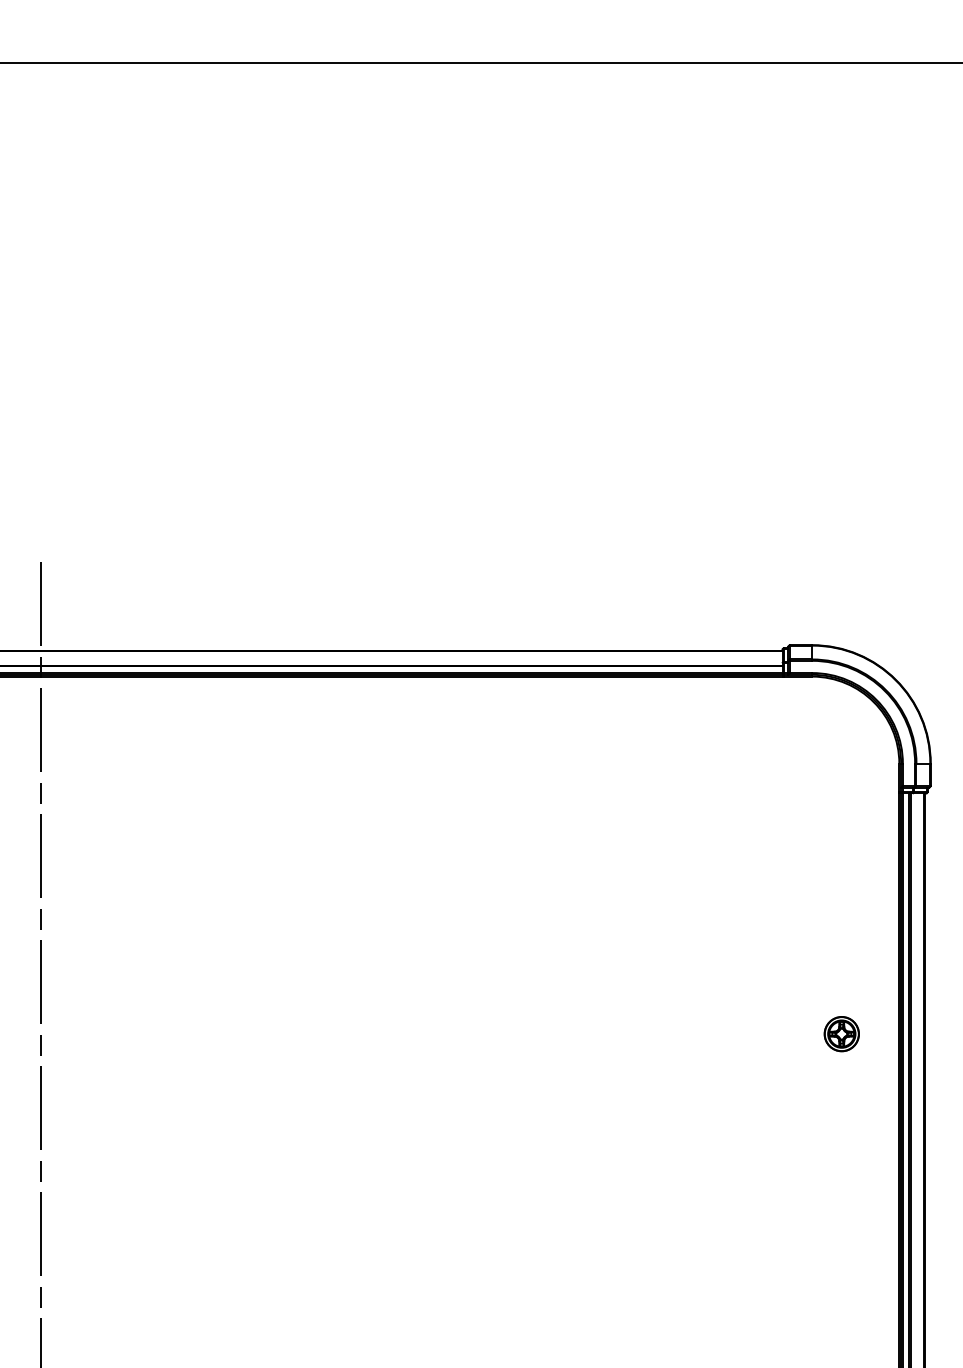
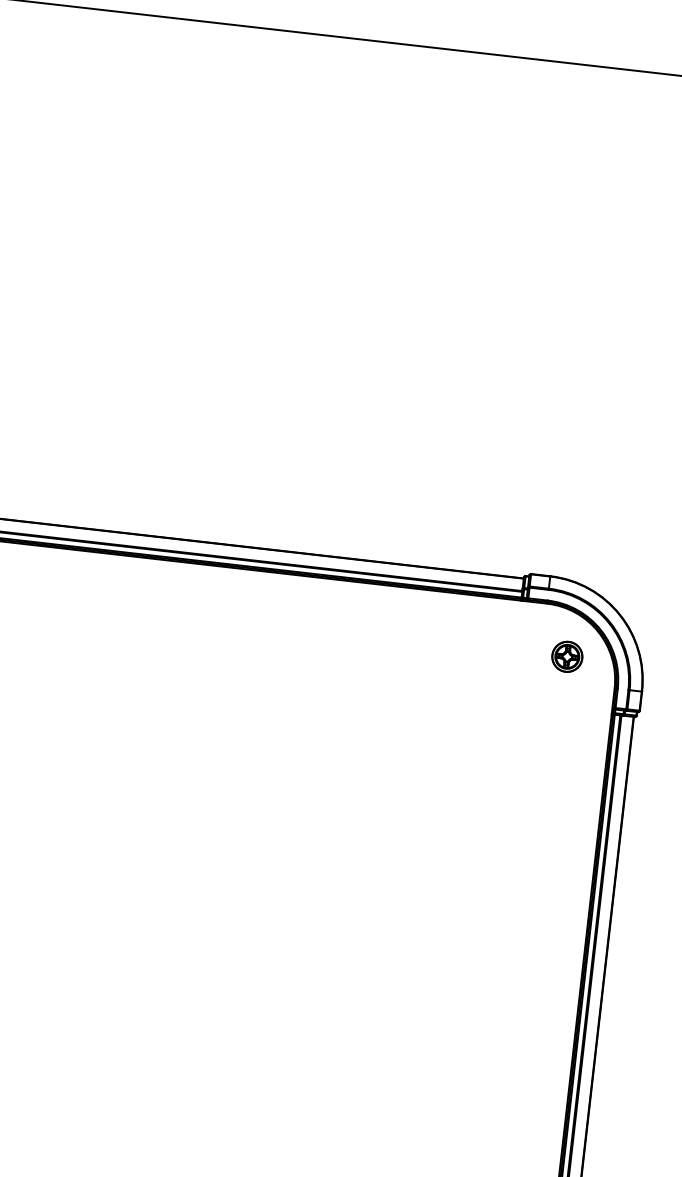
part: (841, 1034) -> (567, 657), moved

